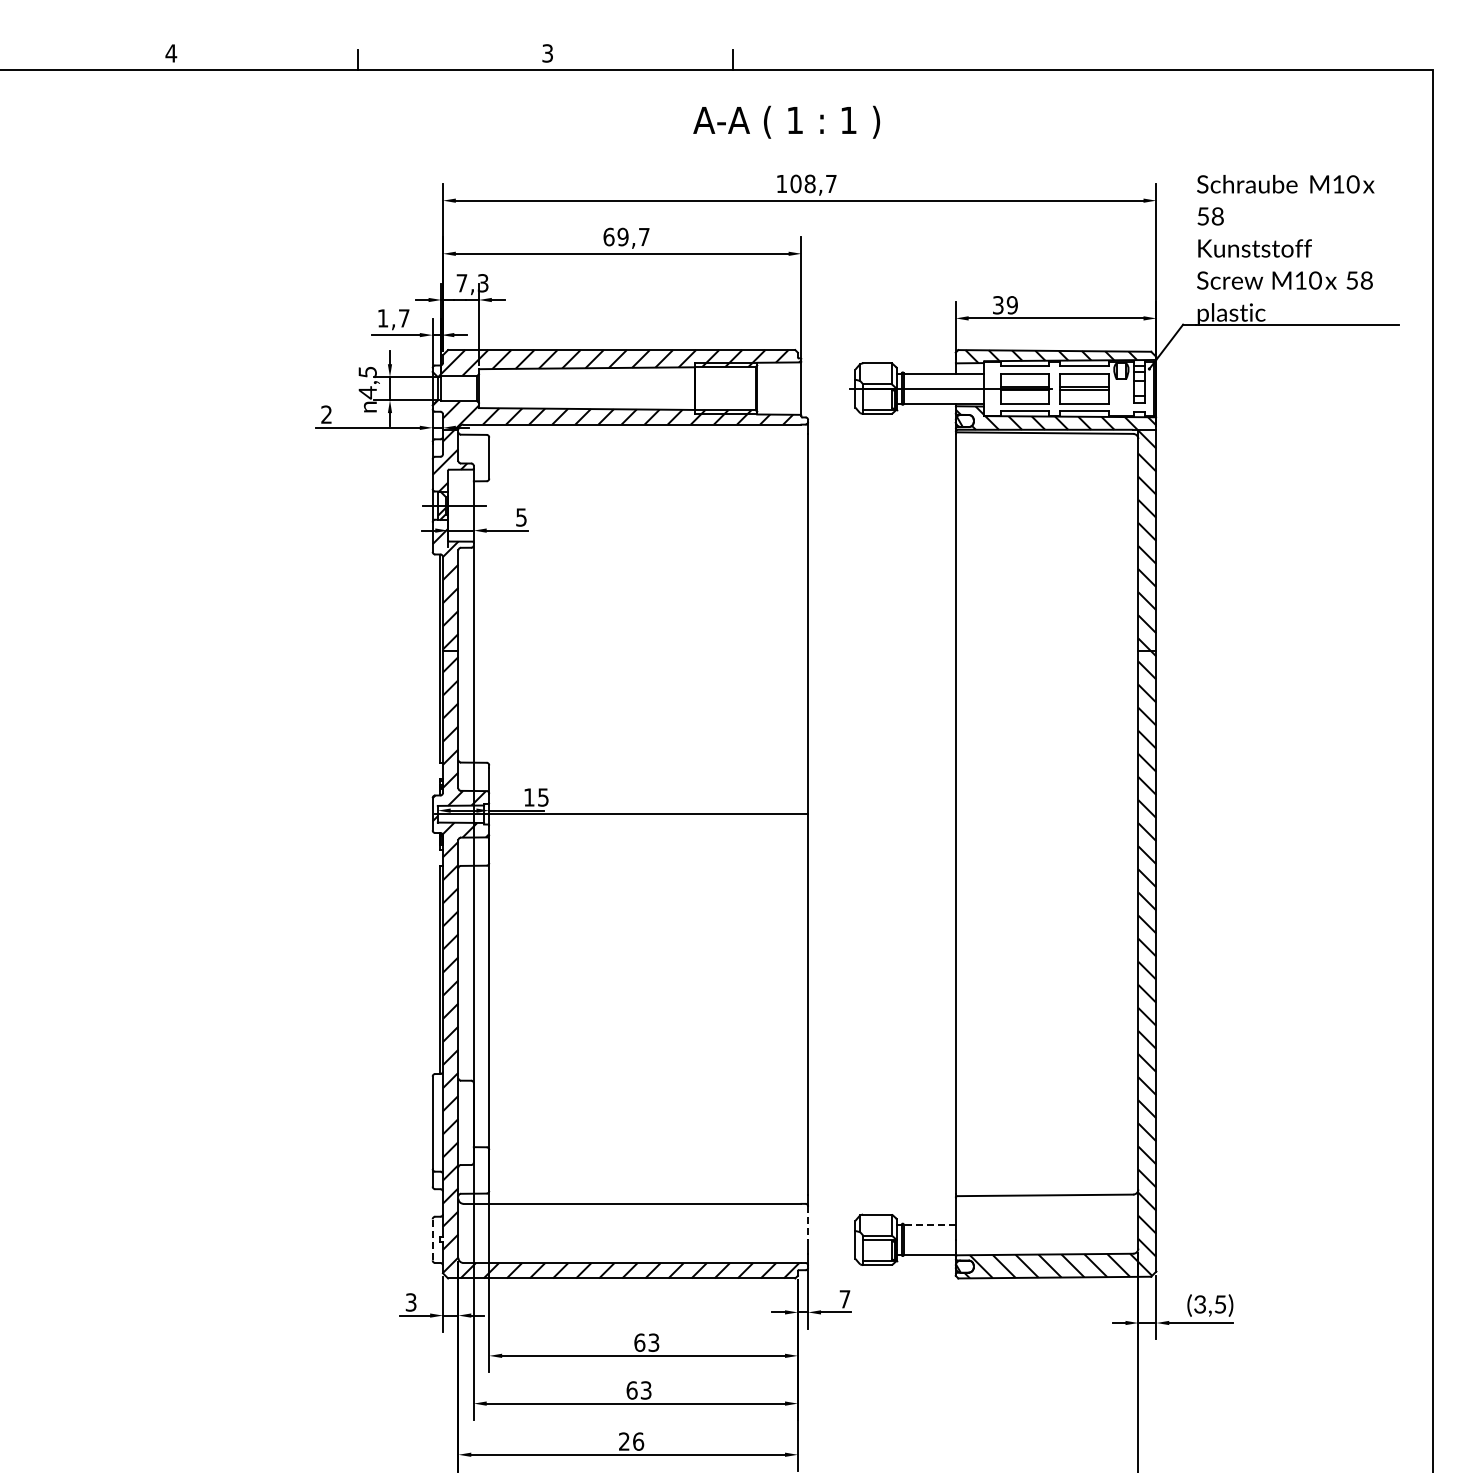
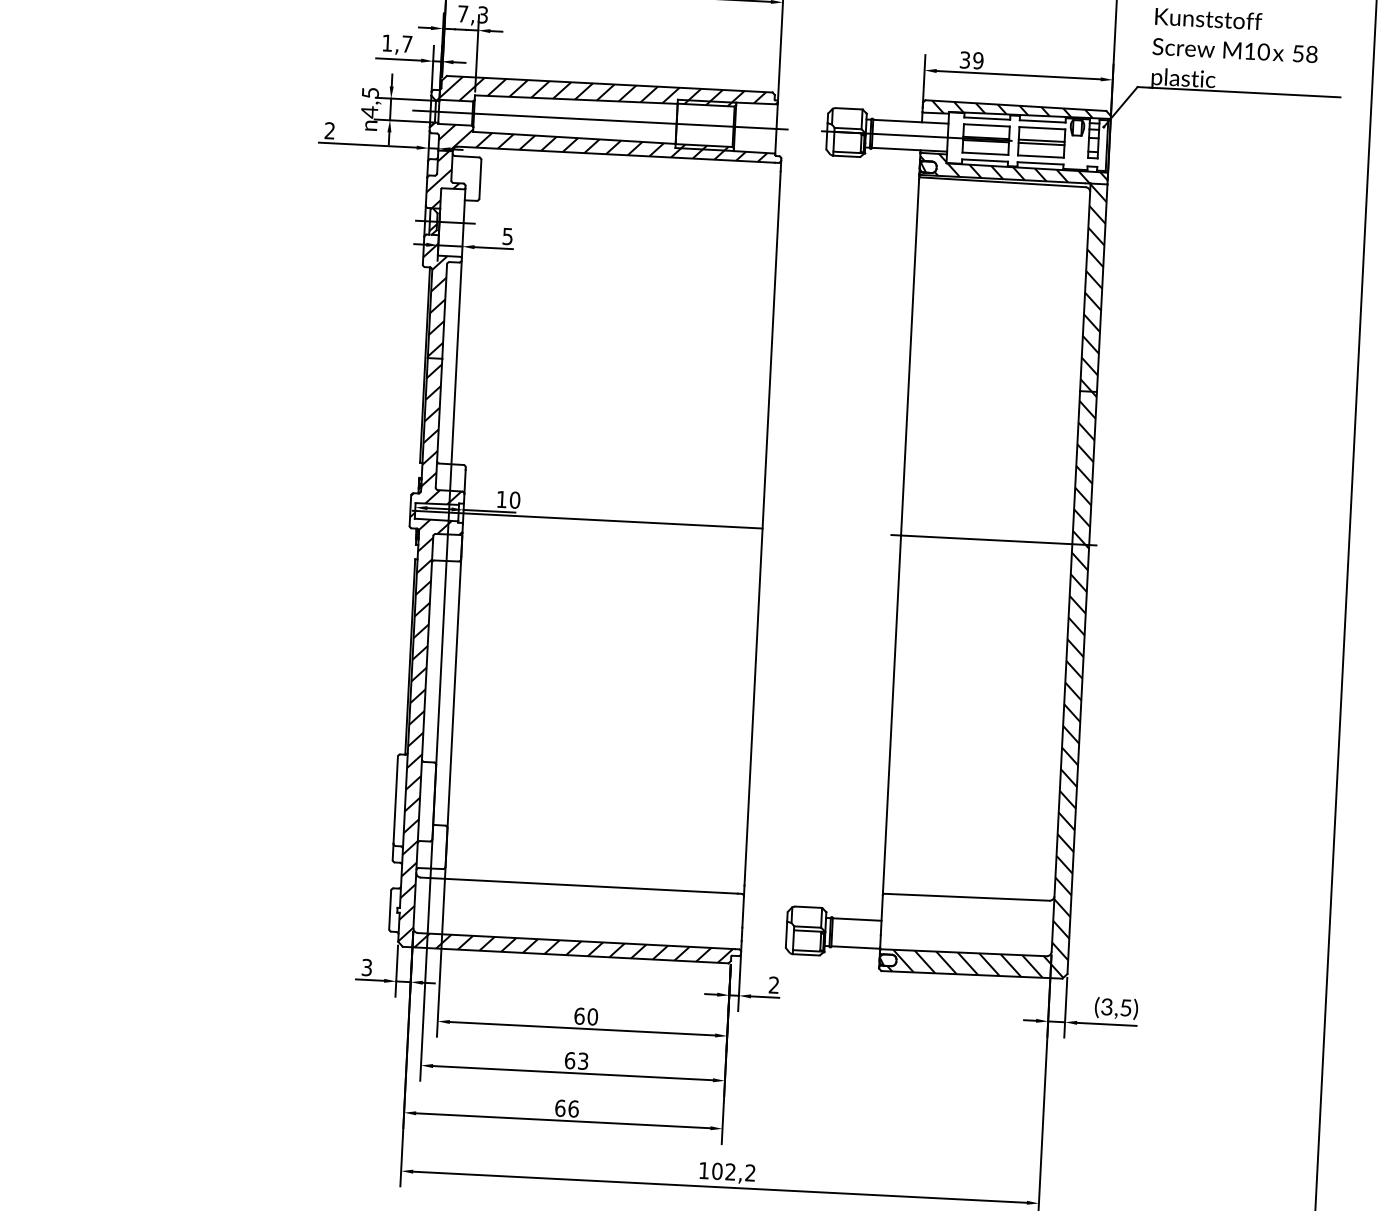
line: (613, 388) -> (600, 119), added
text: (543, 797) -> (515, 500), 15 -> 10
line: (1054, 814) -> (993, 540), added
line: (808, 1223) -> (743, 912), dashed -> solid
line: (929, 1224) -> (856, 919), dashed -> solid
line: (432, 1239) -> (390, 909), dashed -> solid
text: (844, 1299) -> (773, 985), 7 -> 2
text: (653, 1342) -> (592, 1016), 63 -> 60
text: (624, 1441) -> (560, 1108), 26 -> 66

